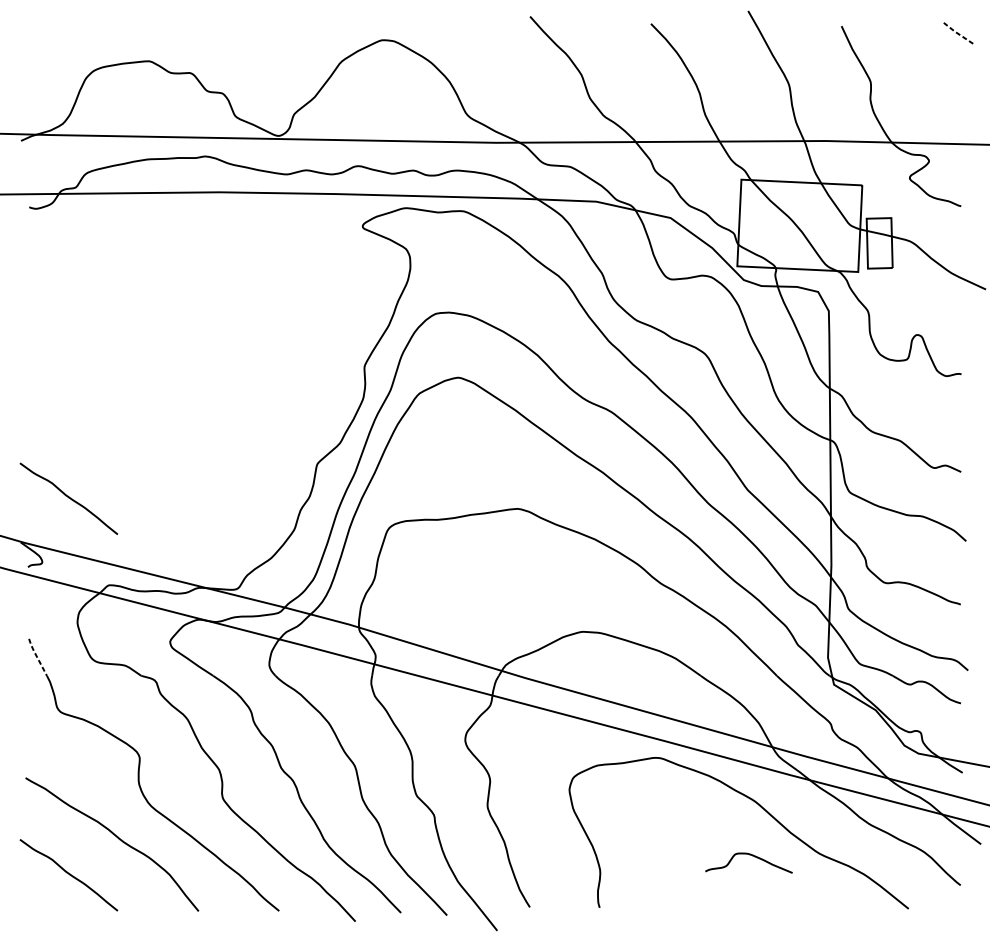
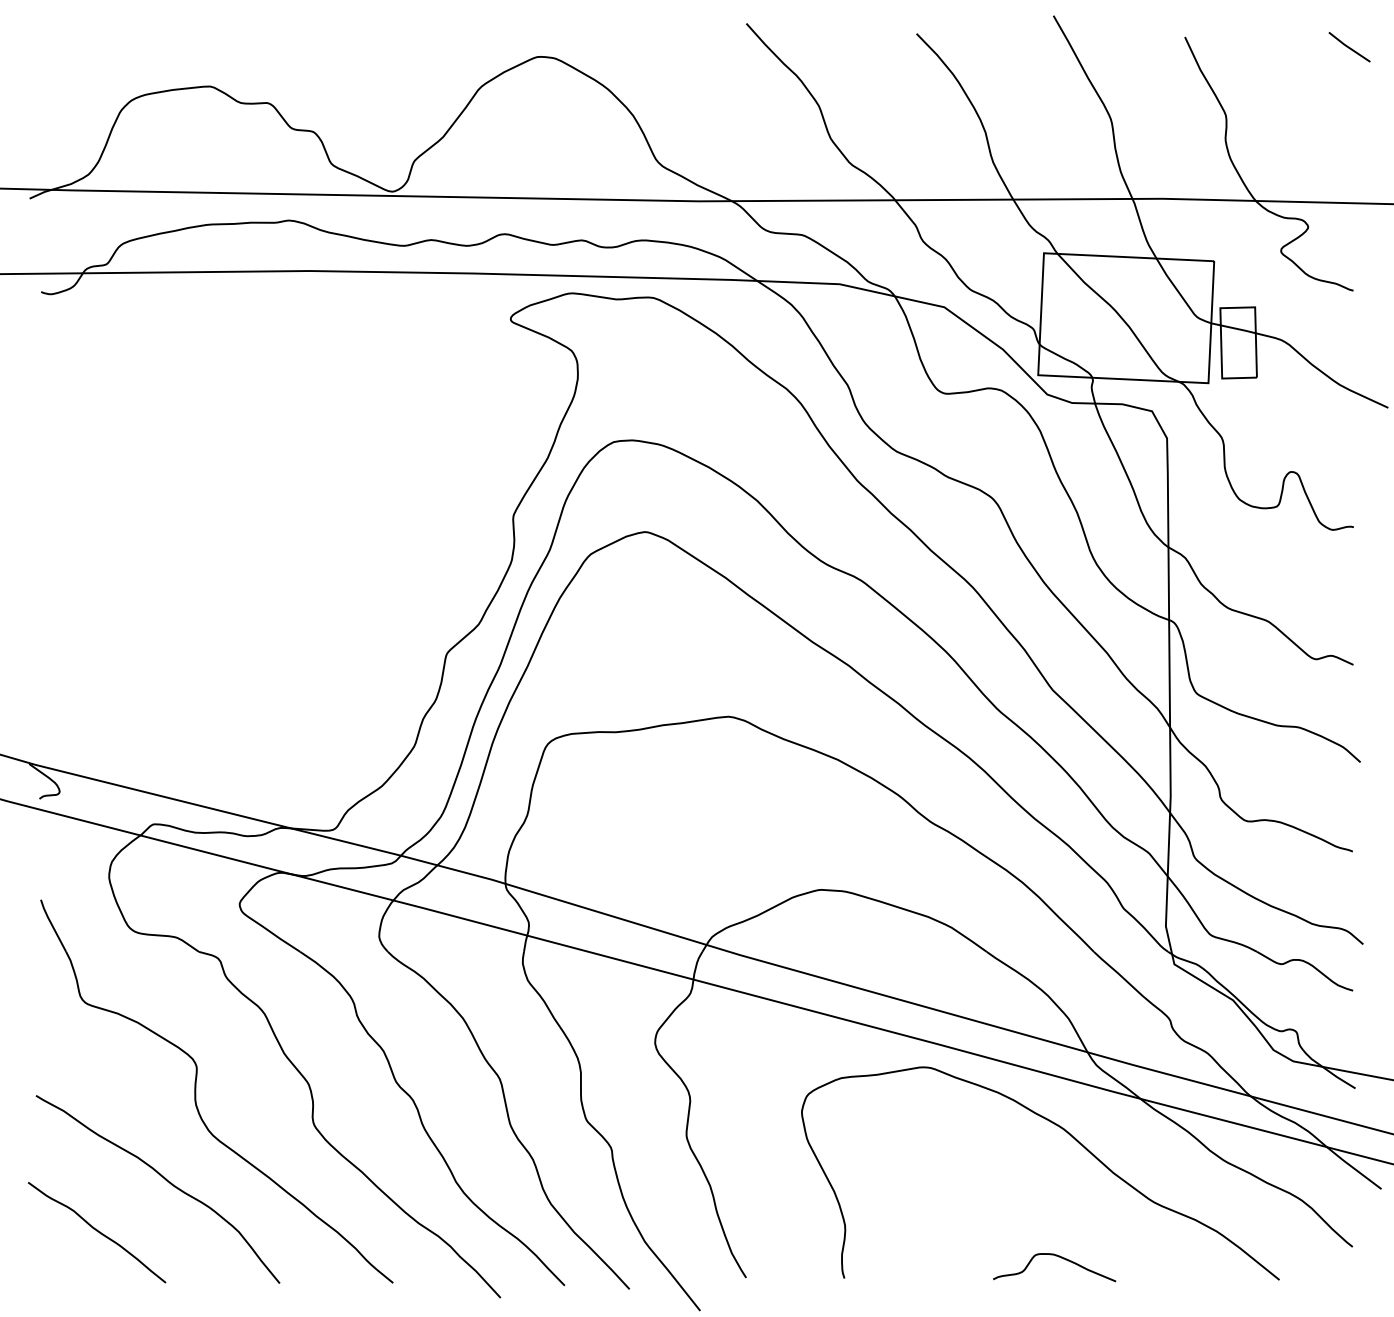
line: (957, 33) -> (1348, 47), dashed -> solid
curve: (68, 498) -> (96, 701), removed
line: (37, 657) -> (52, 925), dashed -> solid
curve: (751, 855) -> (1058, 1257), moved

